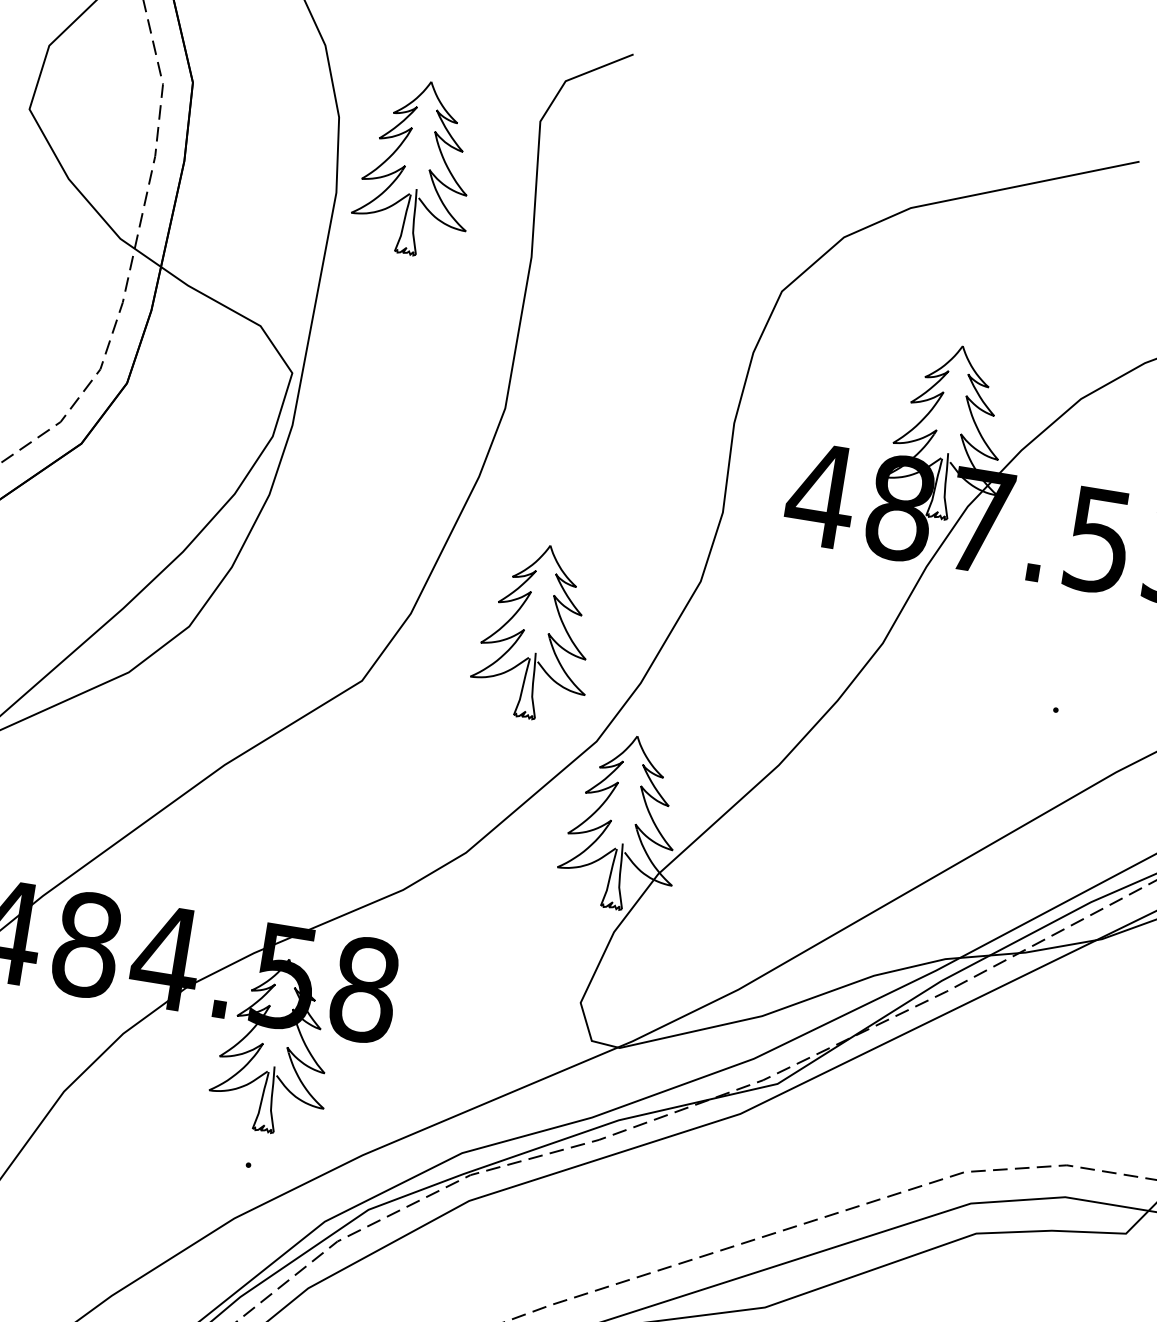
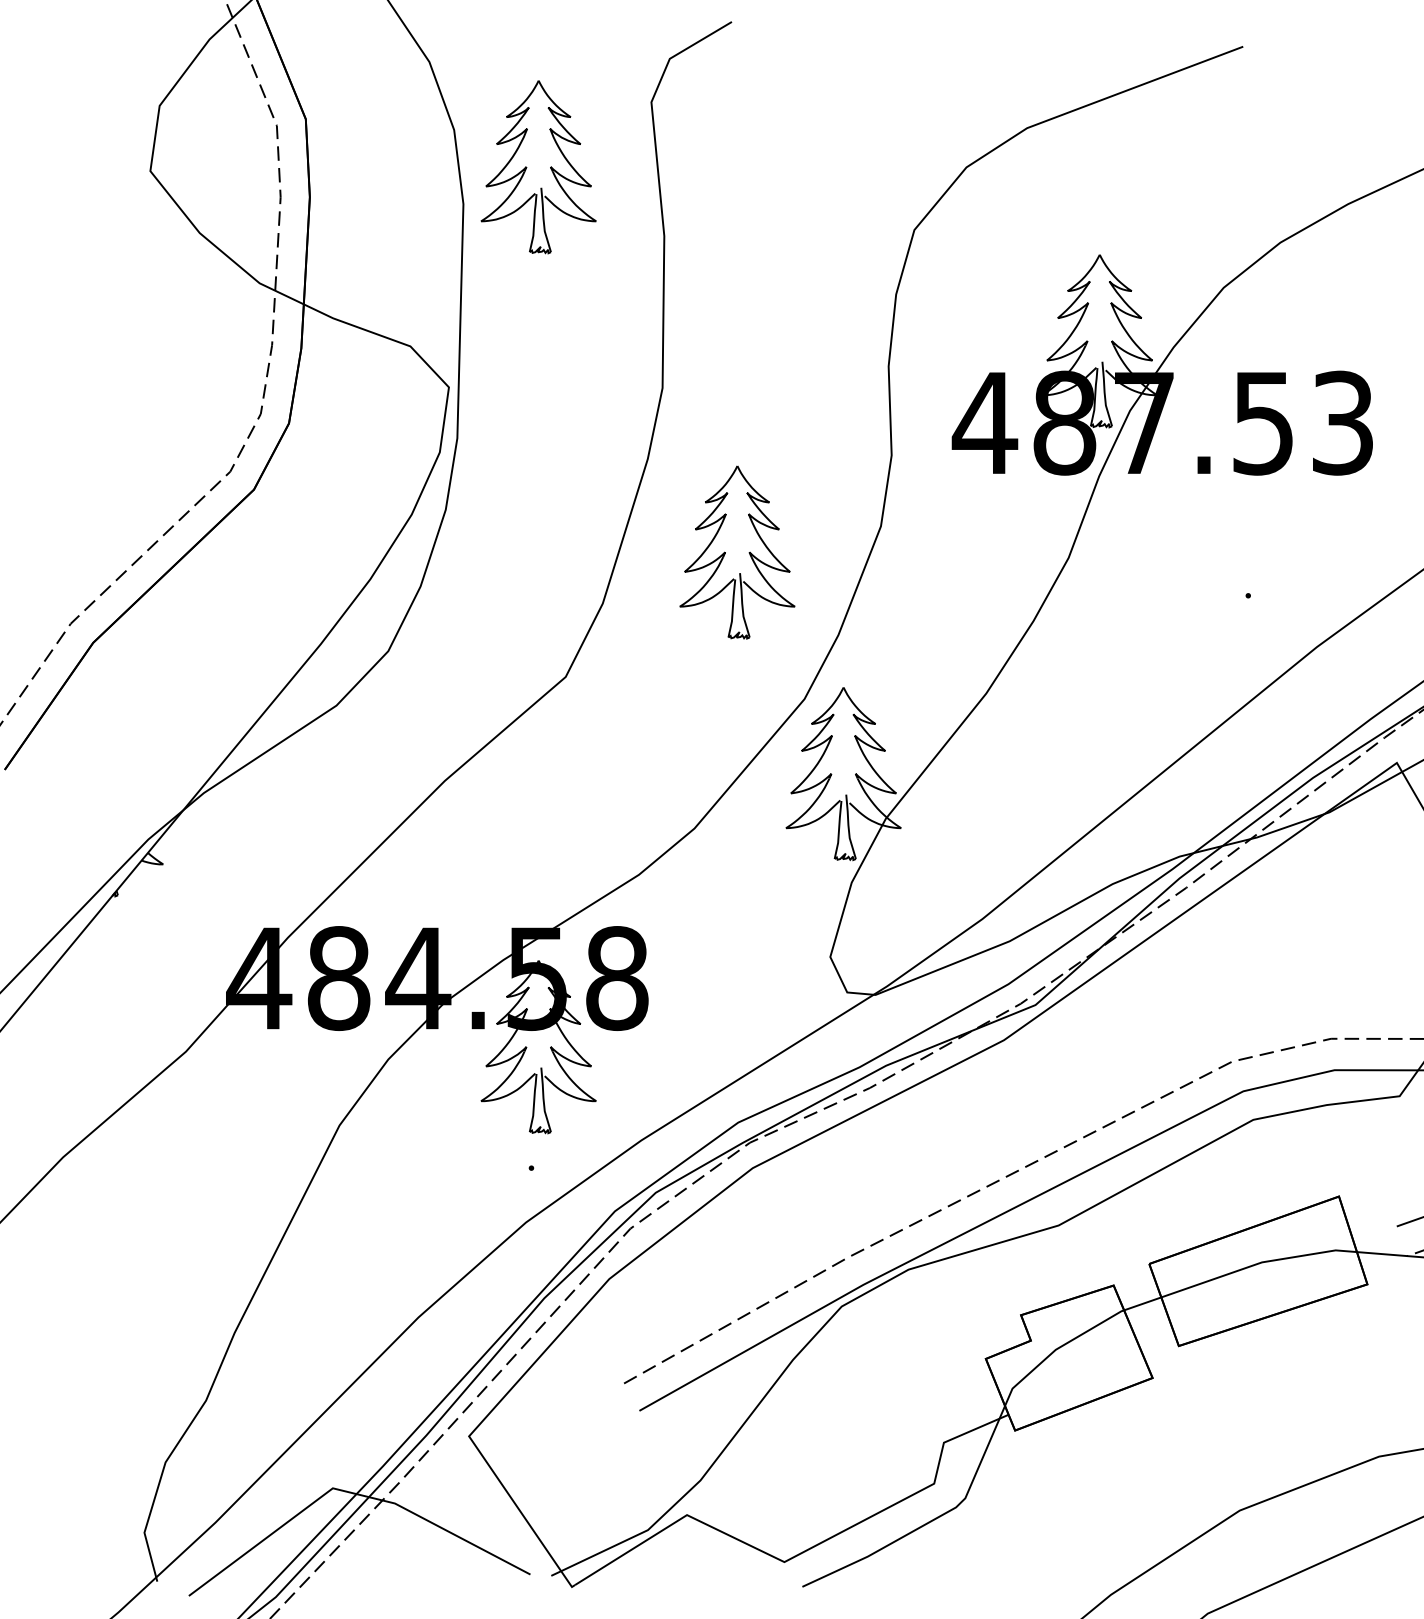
part: (547, 633) -> (748, 552), moved

